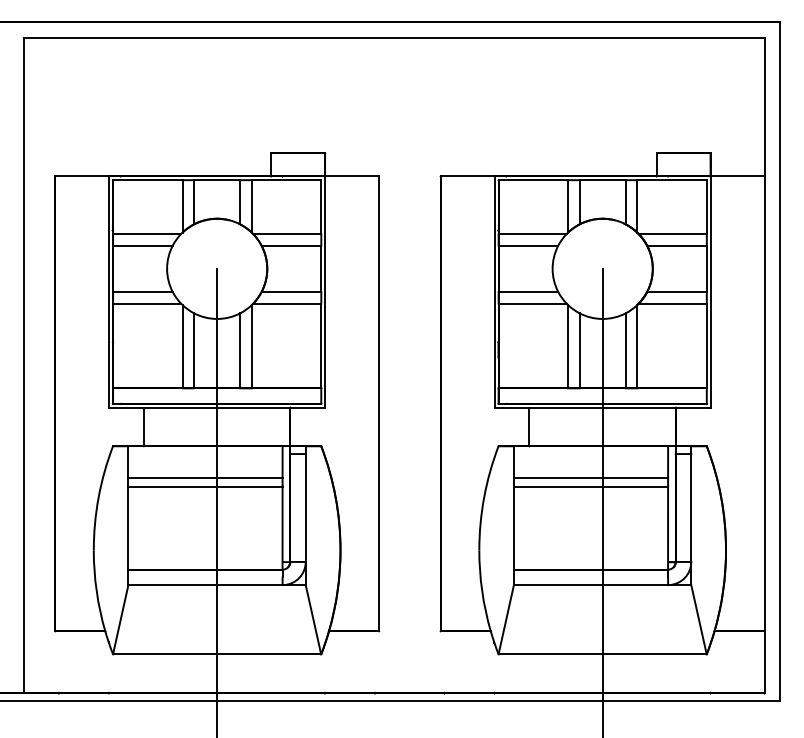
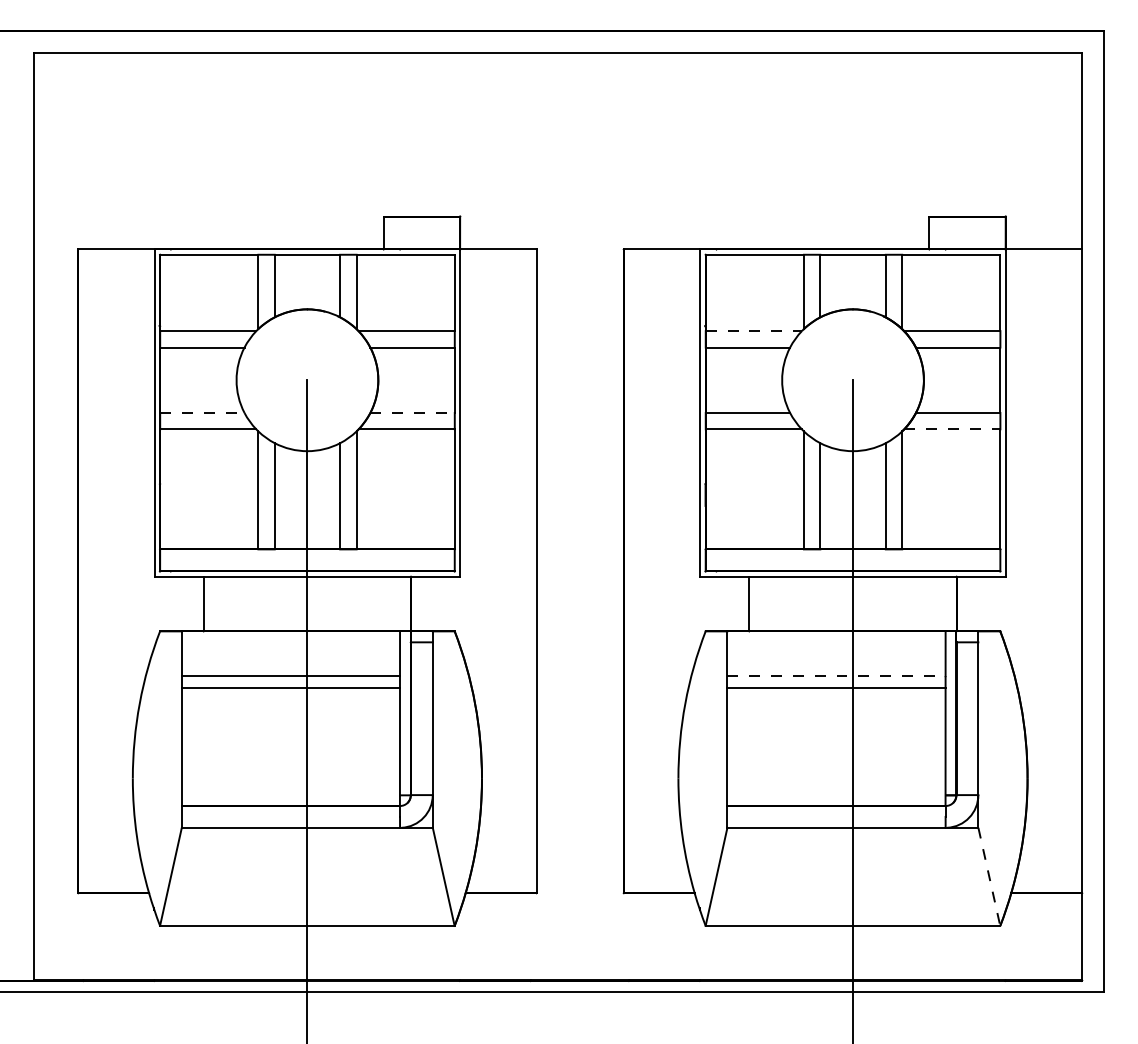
line: (532, 234) -> (753, 331), solid -> dashed
line: (142, 291) -> (201, 412), solid -> dashed
line: (291, 291) -> (412, 412), solid -> dashed
line: (672, 303) -> (951, 429), solid -> dashed
line: (591, 477) -> (837, 675), solid -> dashed
line: (699, 619) -> (990, 876), solid -> dashed

